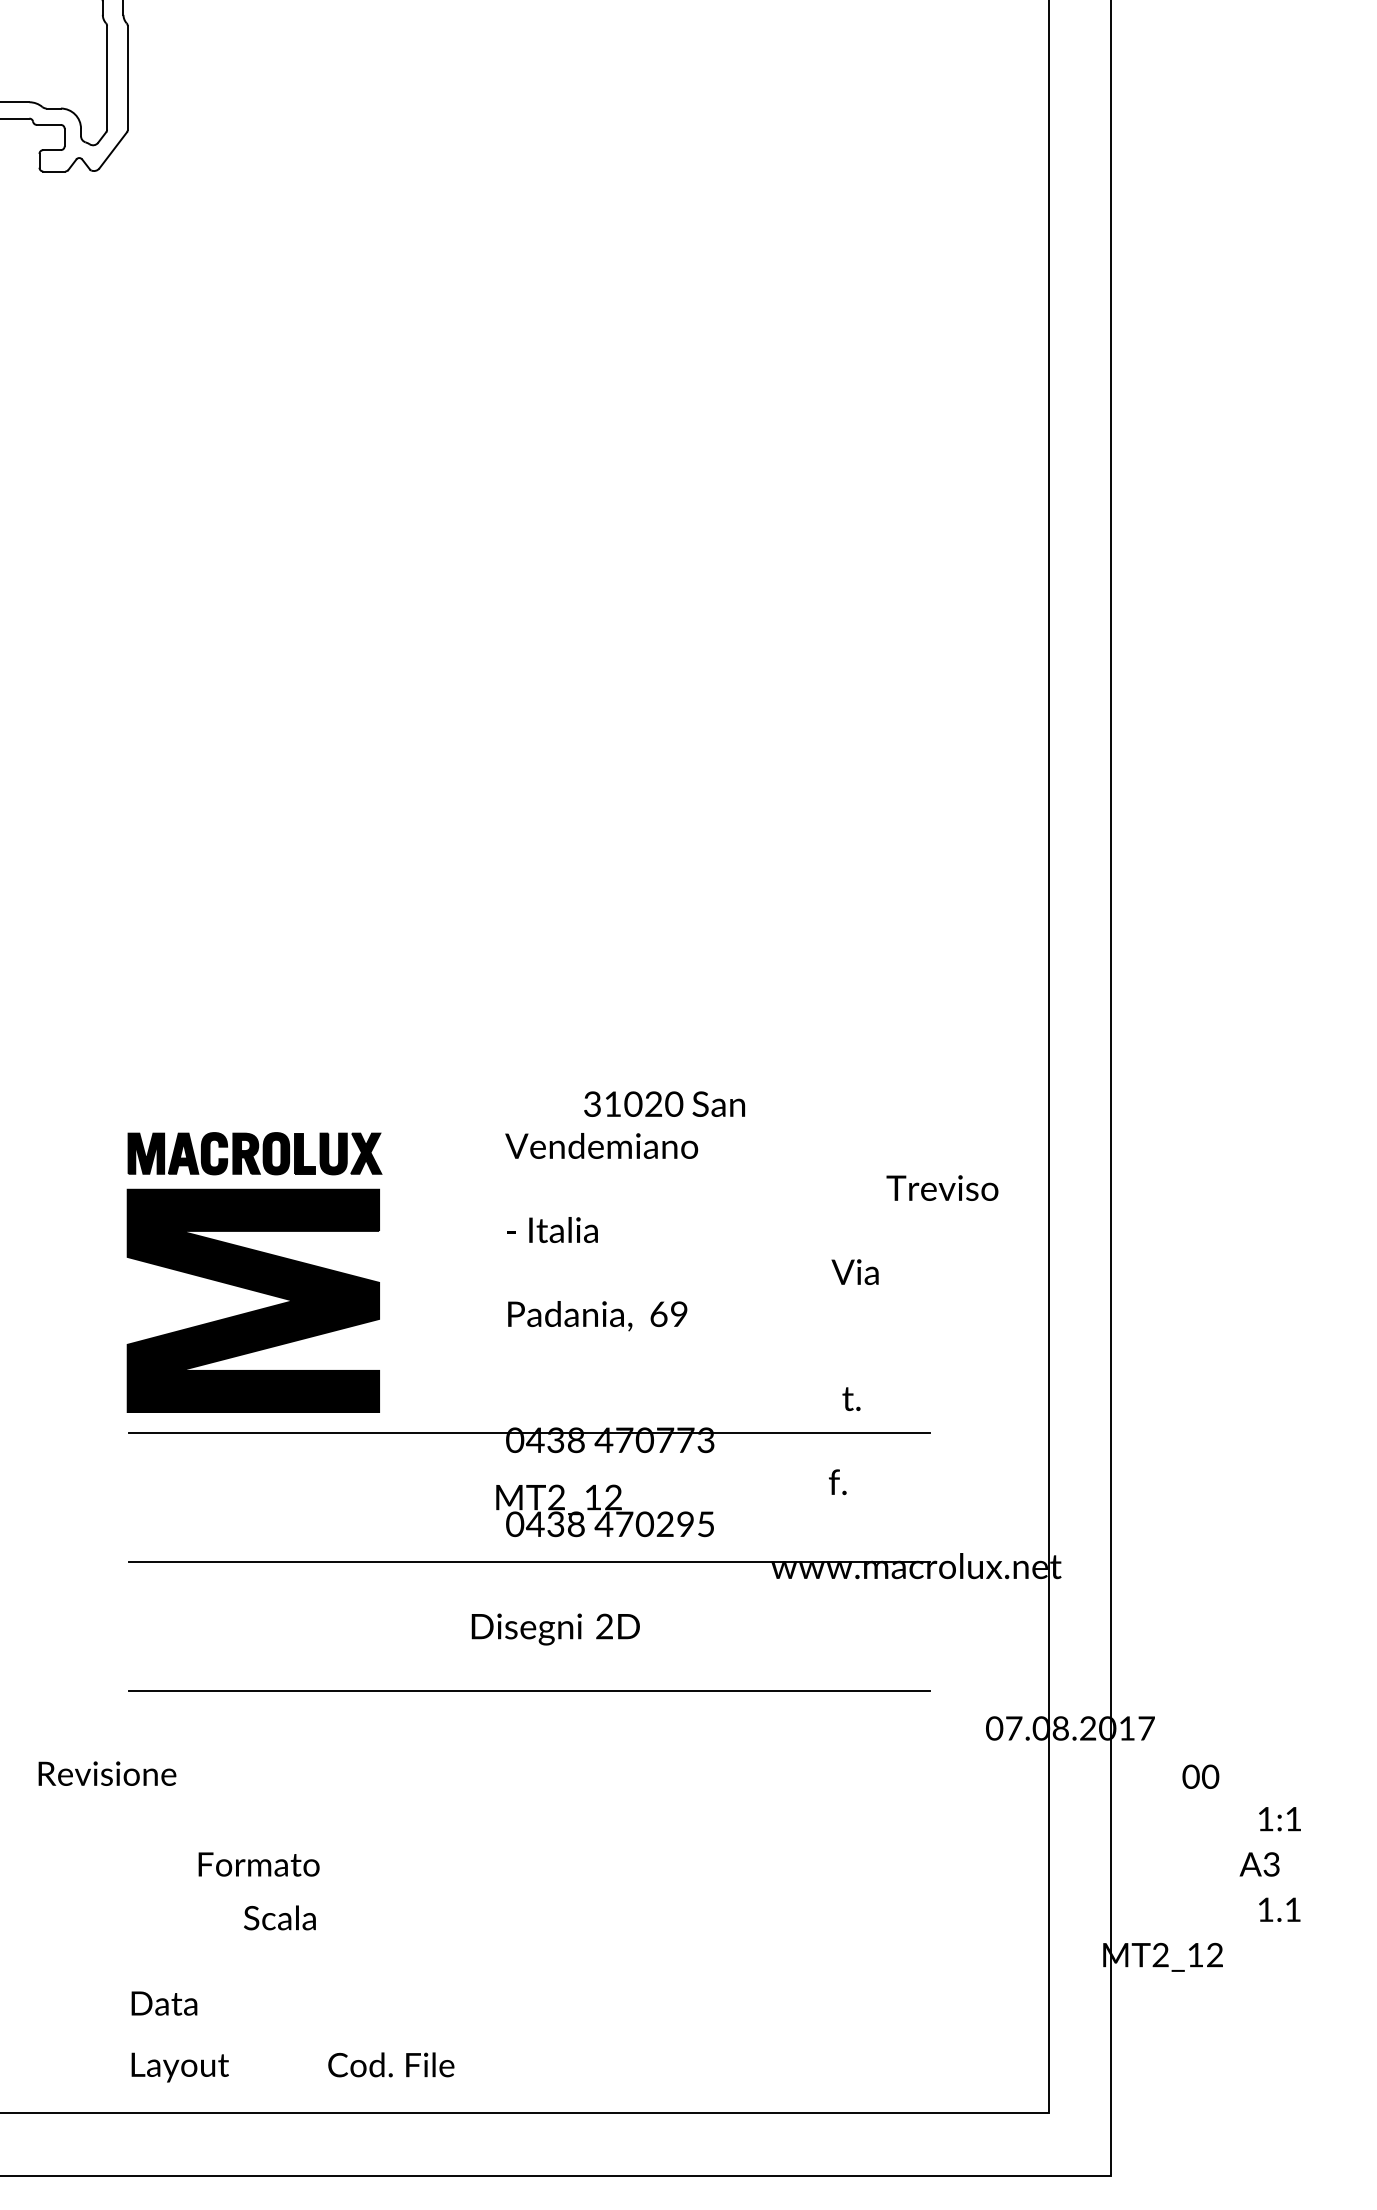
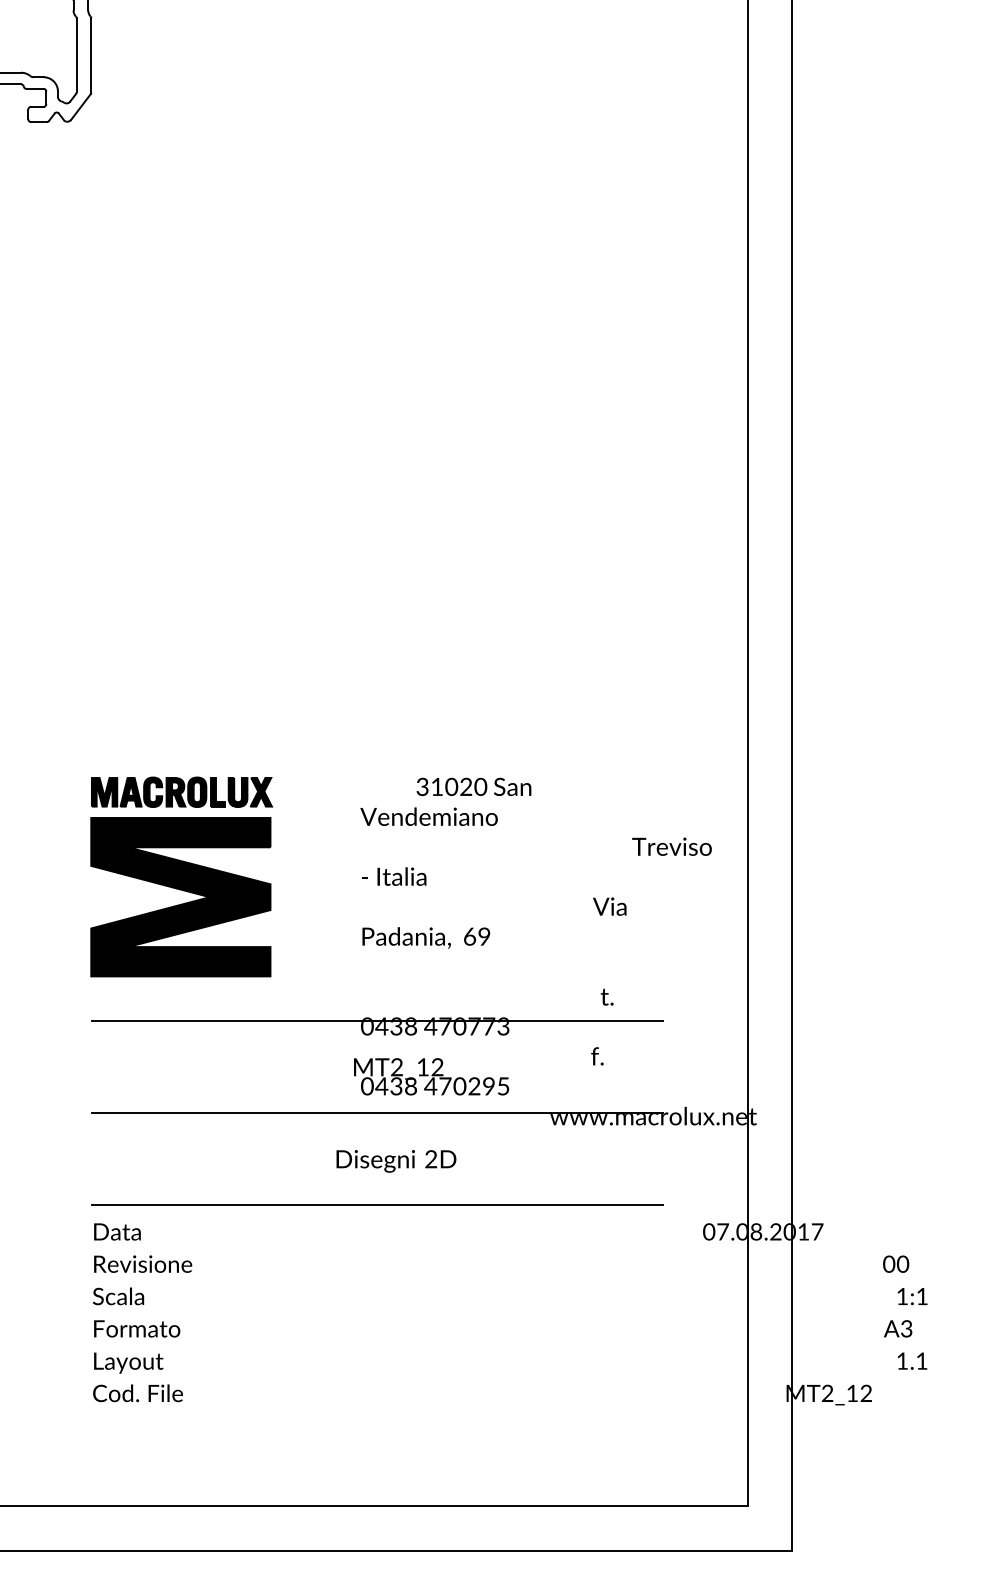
part: (254, 1272) -> (181, 876), moved
text: (107, 1773) -> (143, 1264), moved
text: (1200, 1776) -> (895, 1264), moved
text: (258, 1864) -> (136, 1328), moved
text: (279, 1917) -> (118, 1296), moved
text: (164, 2003) -> (117, 1231), moved
text: (391, 2064) -> (138, 1393), moved
text: (179, 2067) -> (128, 1363), moved

